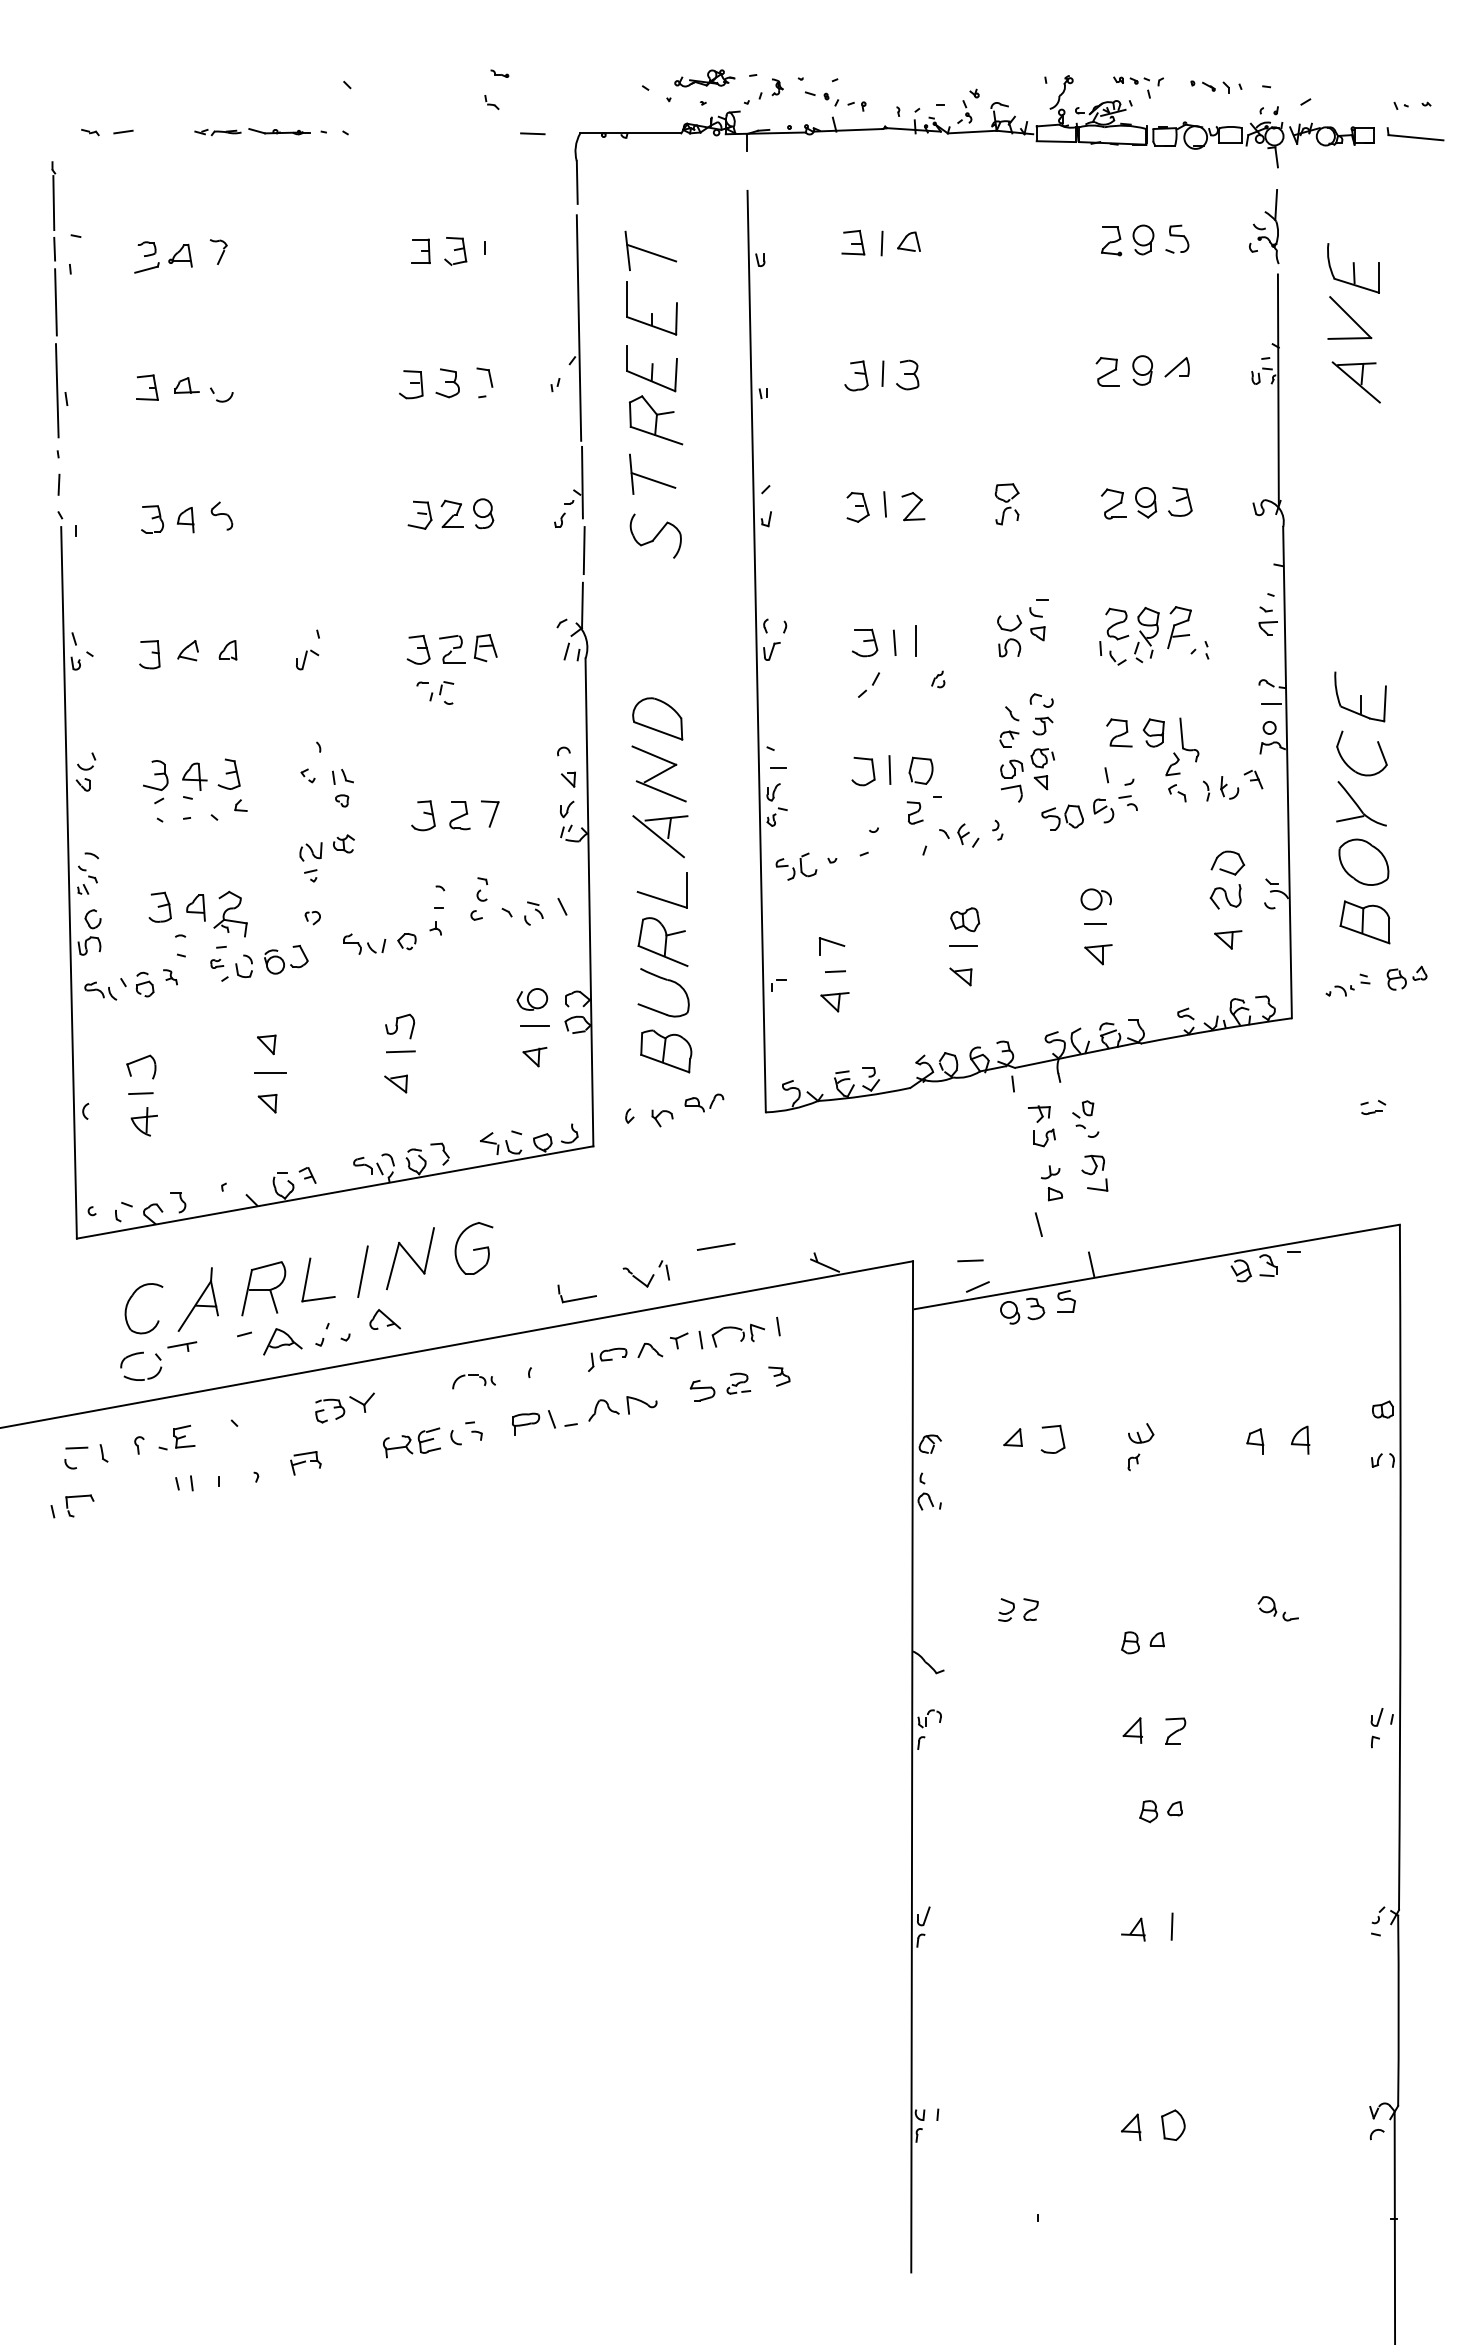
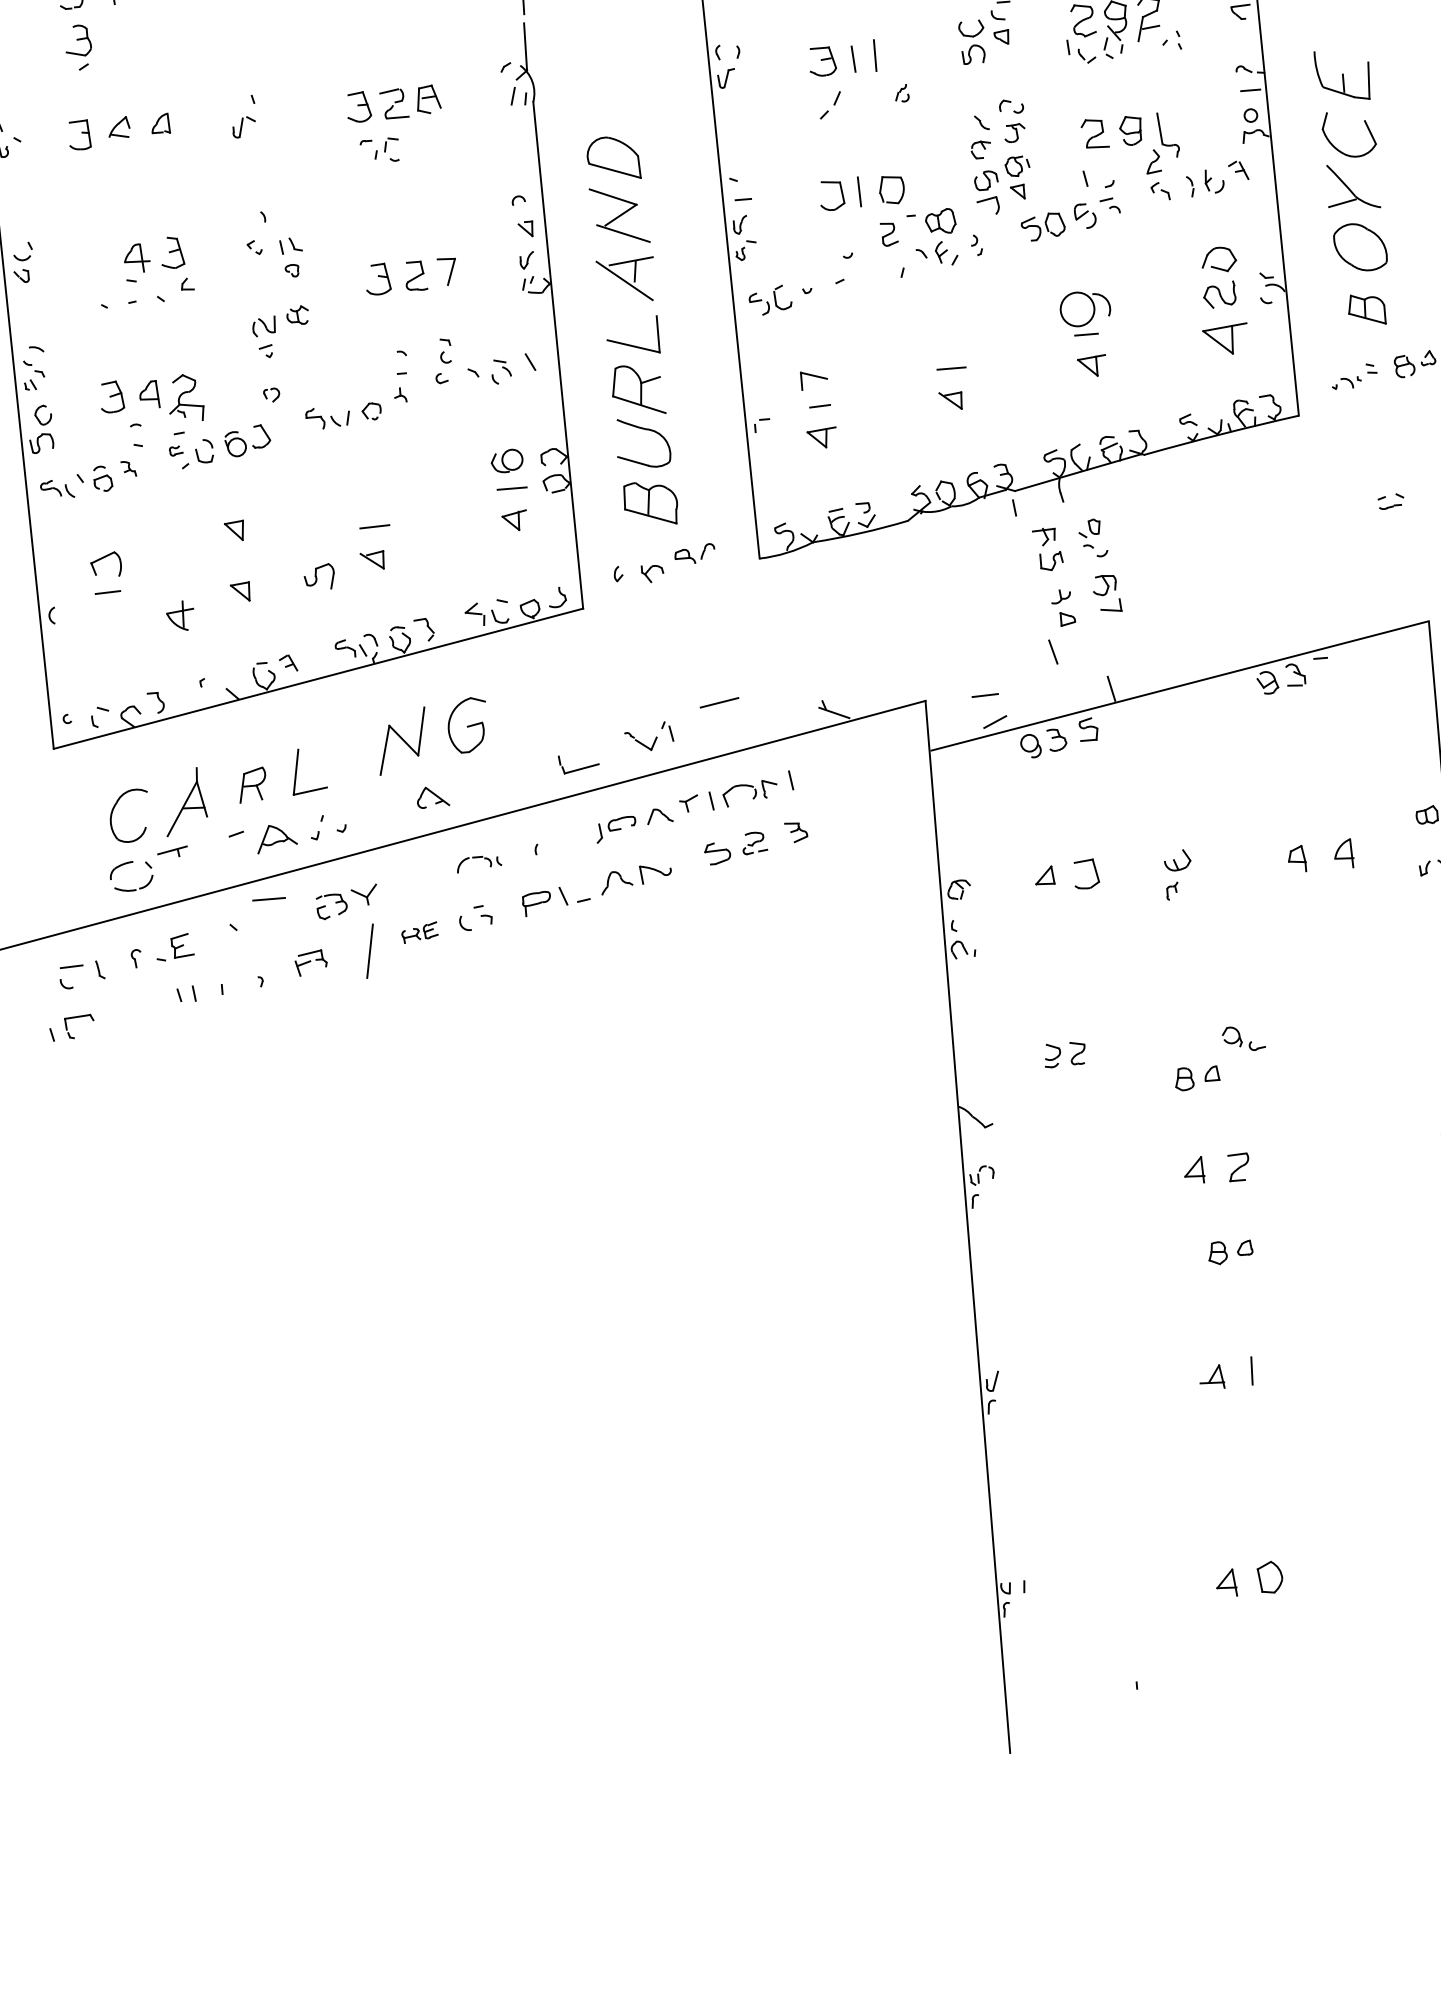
part: (155, 782) -> (78, 48), moved
part: (1095, 899) -> (1084, 308), size x1.6
part: (965, 919) -> (941, 221), moved
part: (1364, 922) -> (1366, 309), size x0.7
part: (1228, 939) -> (1226, 339), size x1.6
part: (399, 1026) -> (318, 577), moved
line: (270, 1072) -> (268, 898), moved
part: (143, 1121) -> (179, 615), moved
line: (362, 1271) -> (369, 951), moved
part: (263, 1288) -> (252, 784), size x0.6
part: (385, 1319) -> (433, 797), moved
part: (411, 1442) -> (419, 932), size x0.6
part: (1277, 1608) -> (1242, 1038), moved

